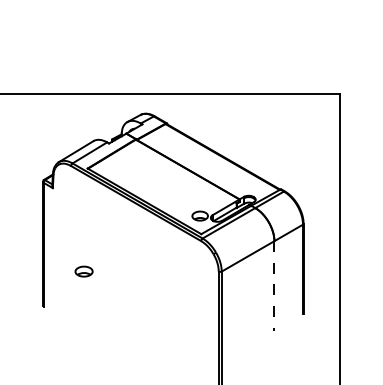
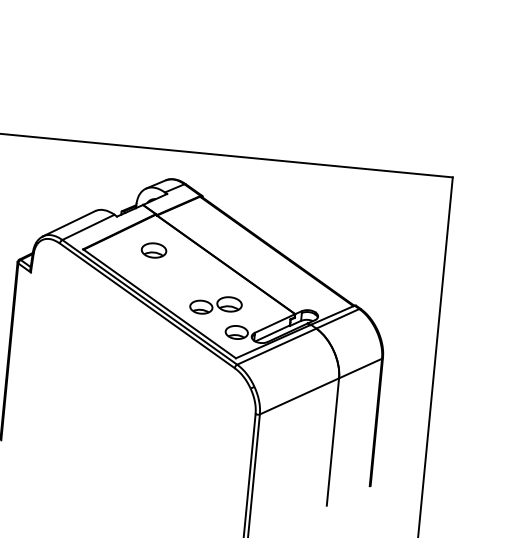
part: (183, 198) -> (215, 305), added
part: (83, 271) -> (153, 250), moved
line: (274, 285) -> (333, 441), dashed -> solid

